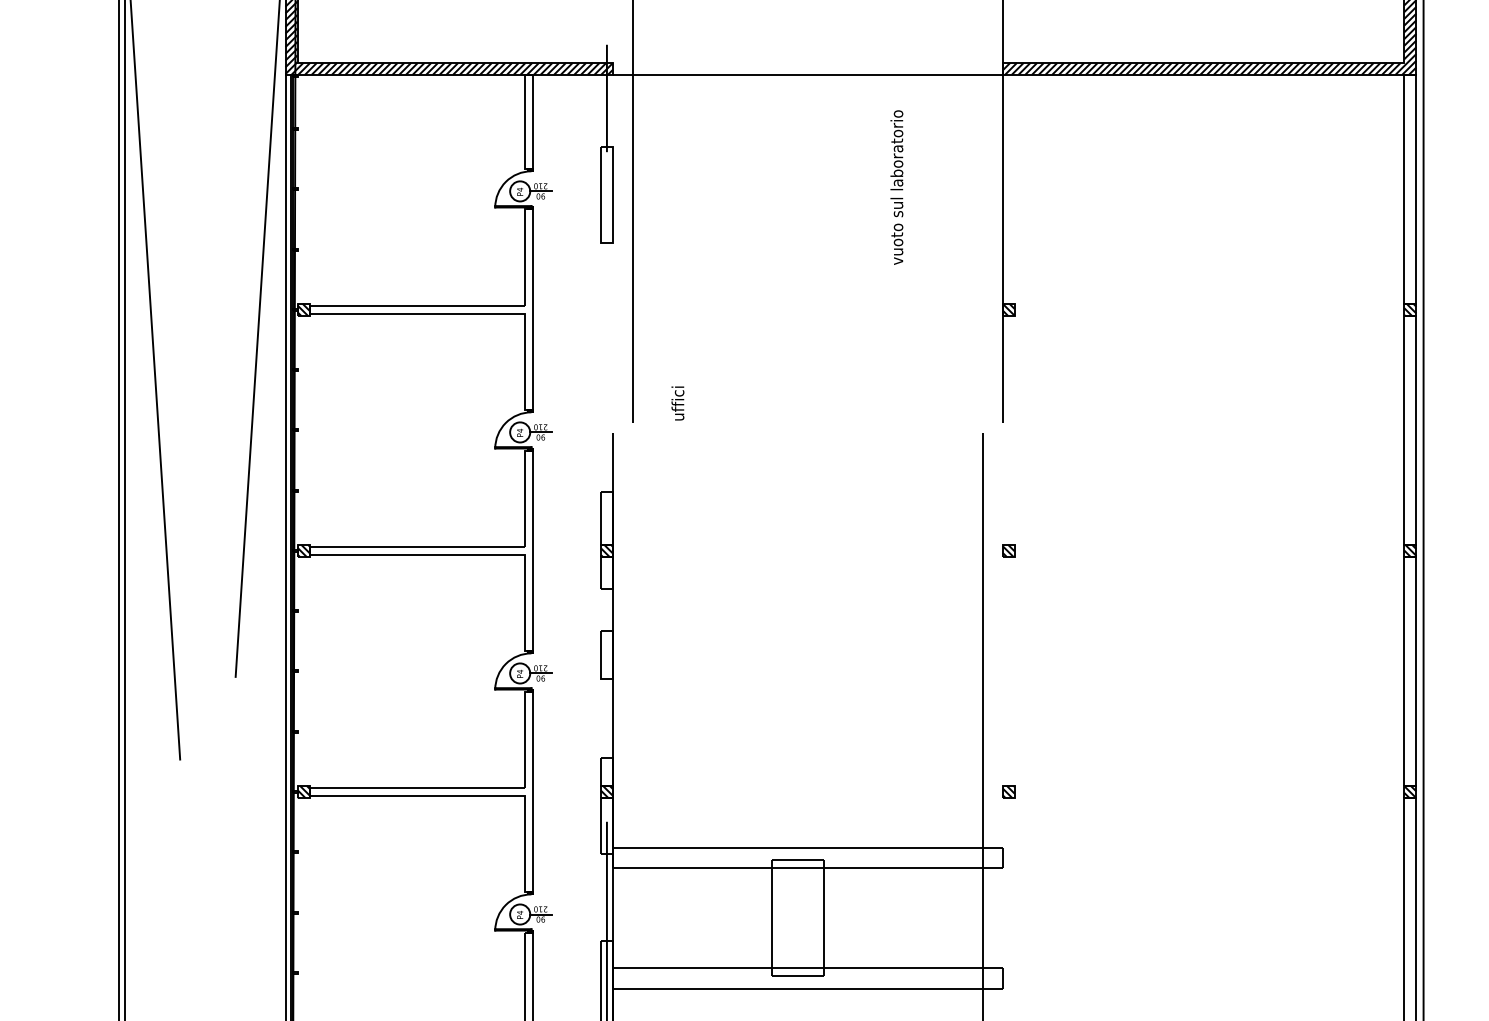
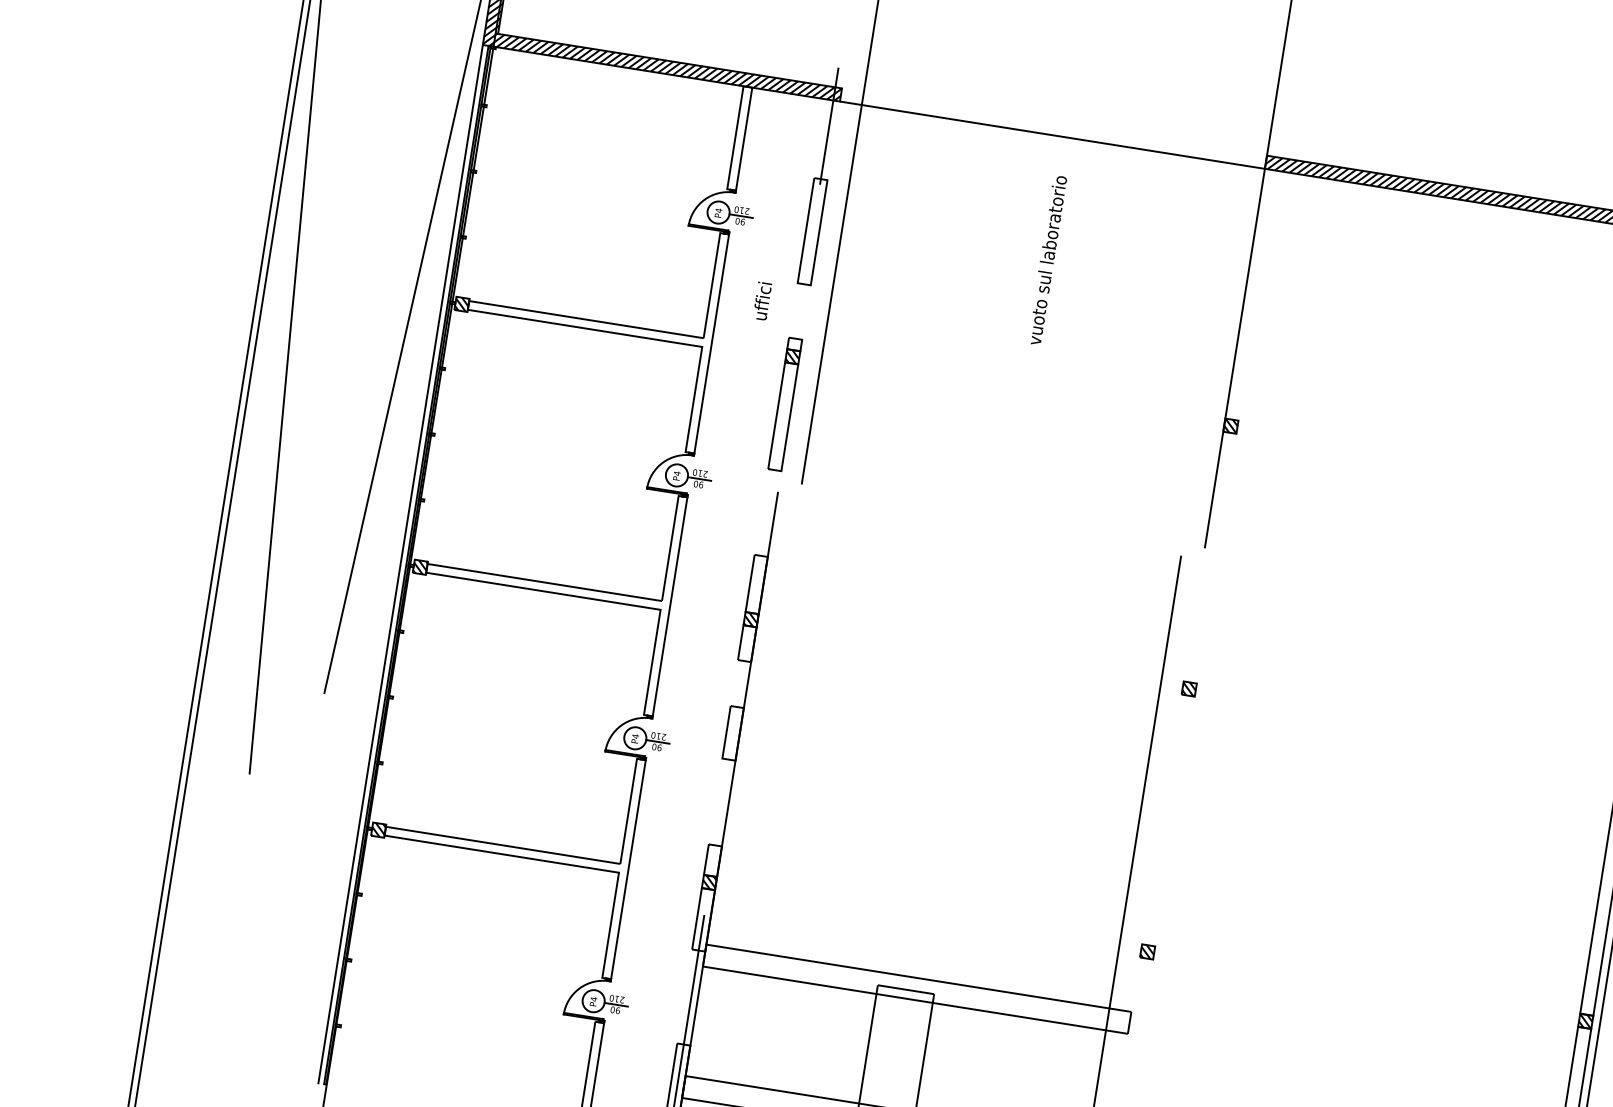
text: (896, 187) -> (1046, 260), moved
part: (606, 353) -> (784, 404), added
text: (677, 403) -> (761, 301), moved

